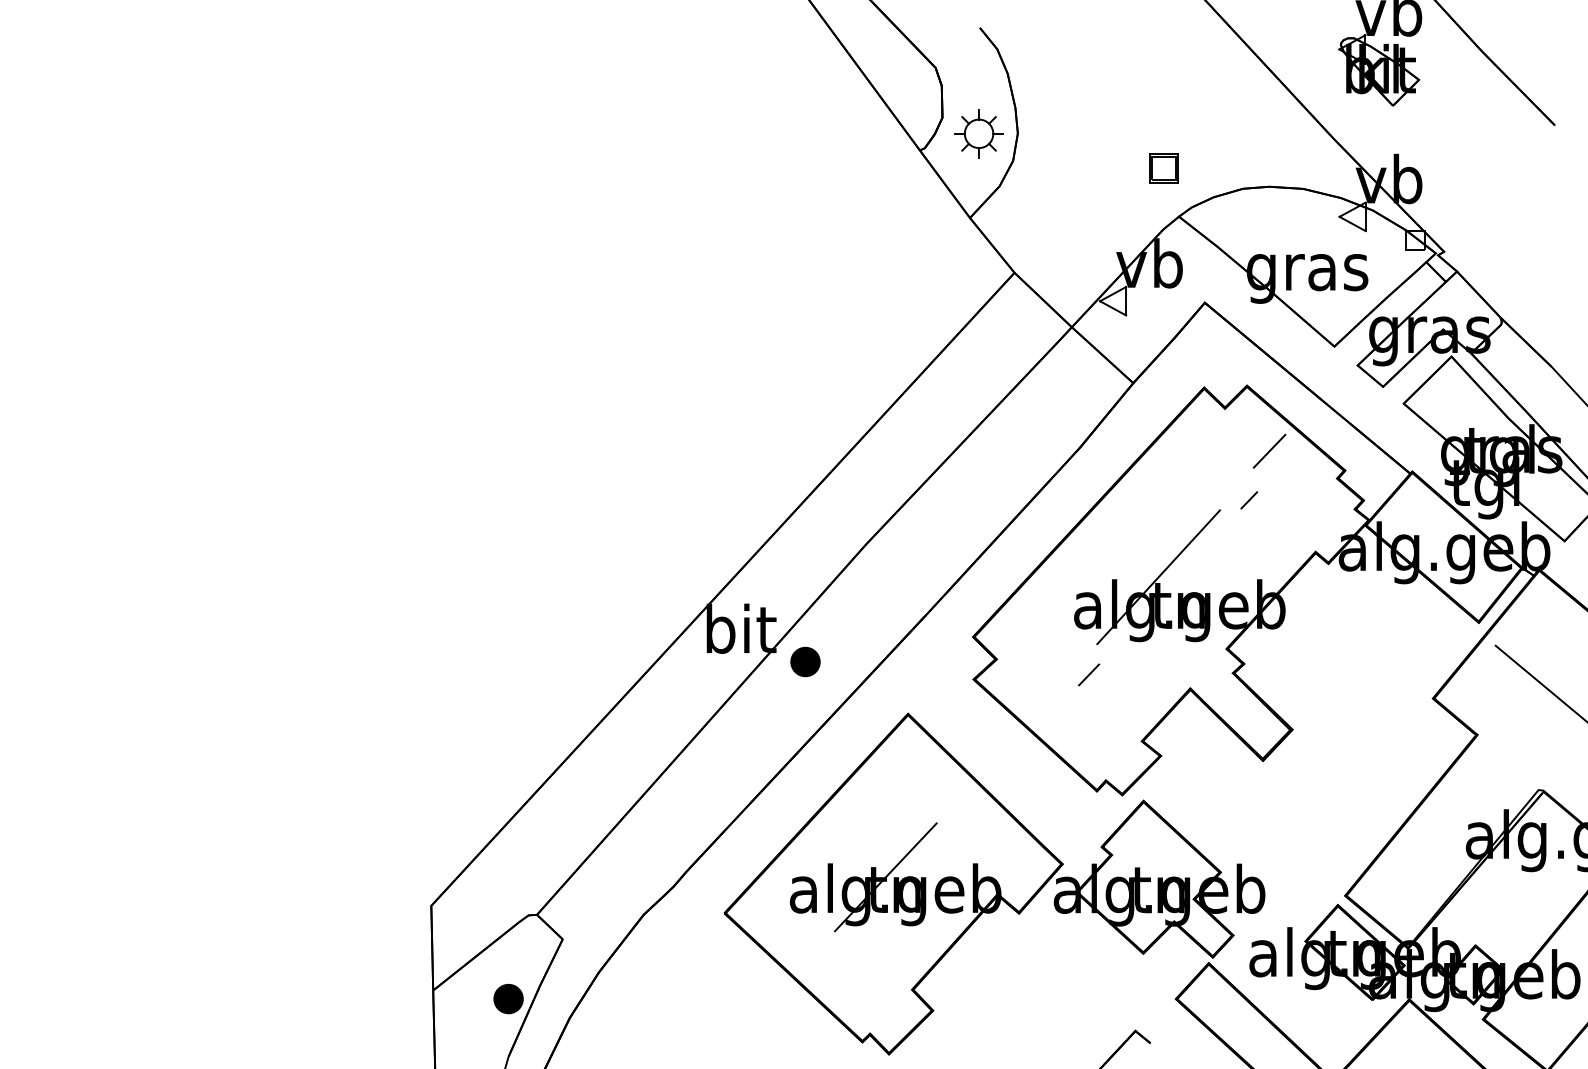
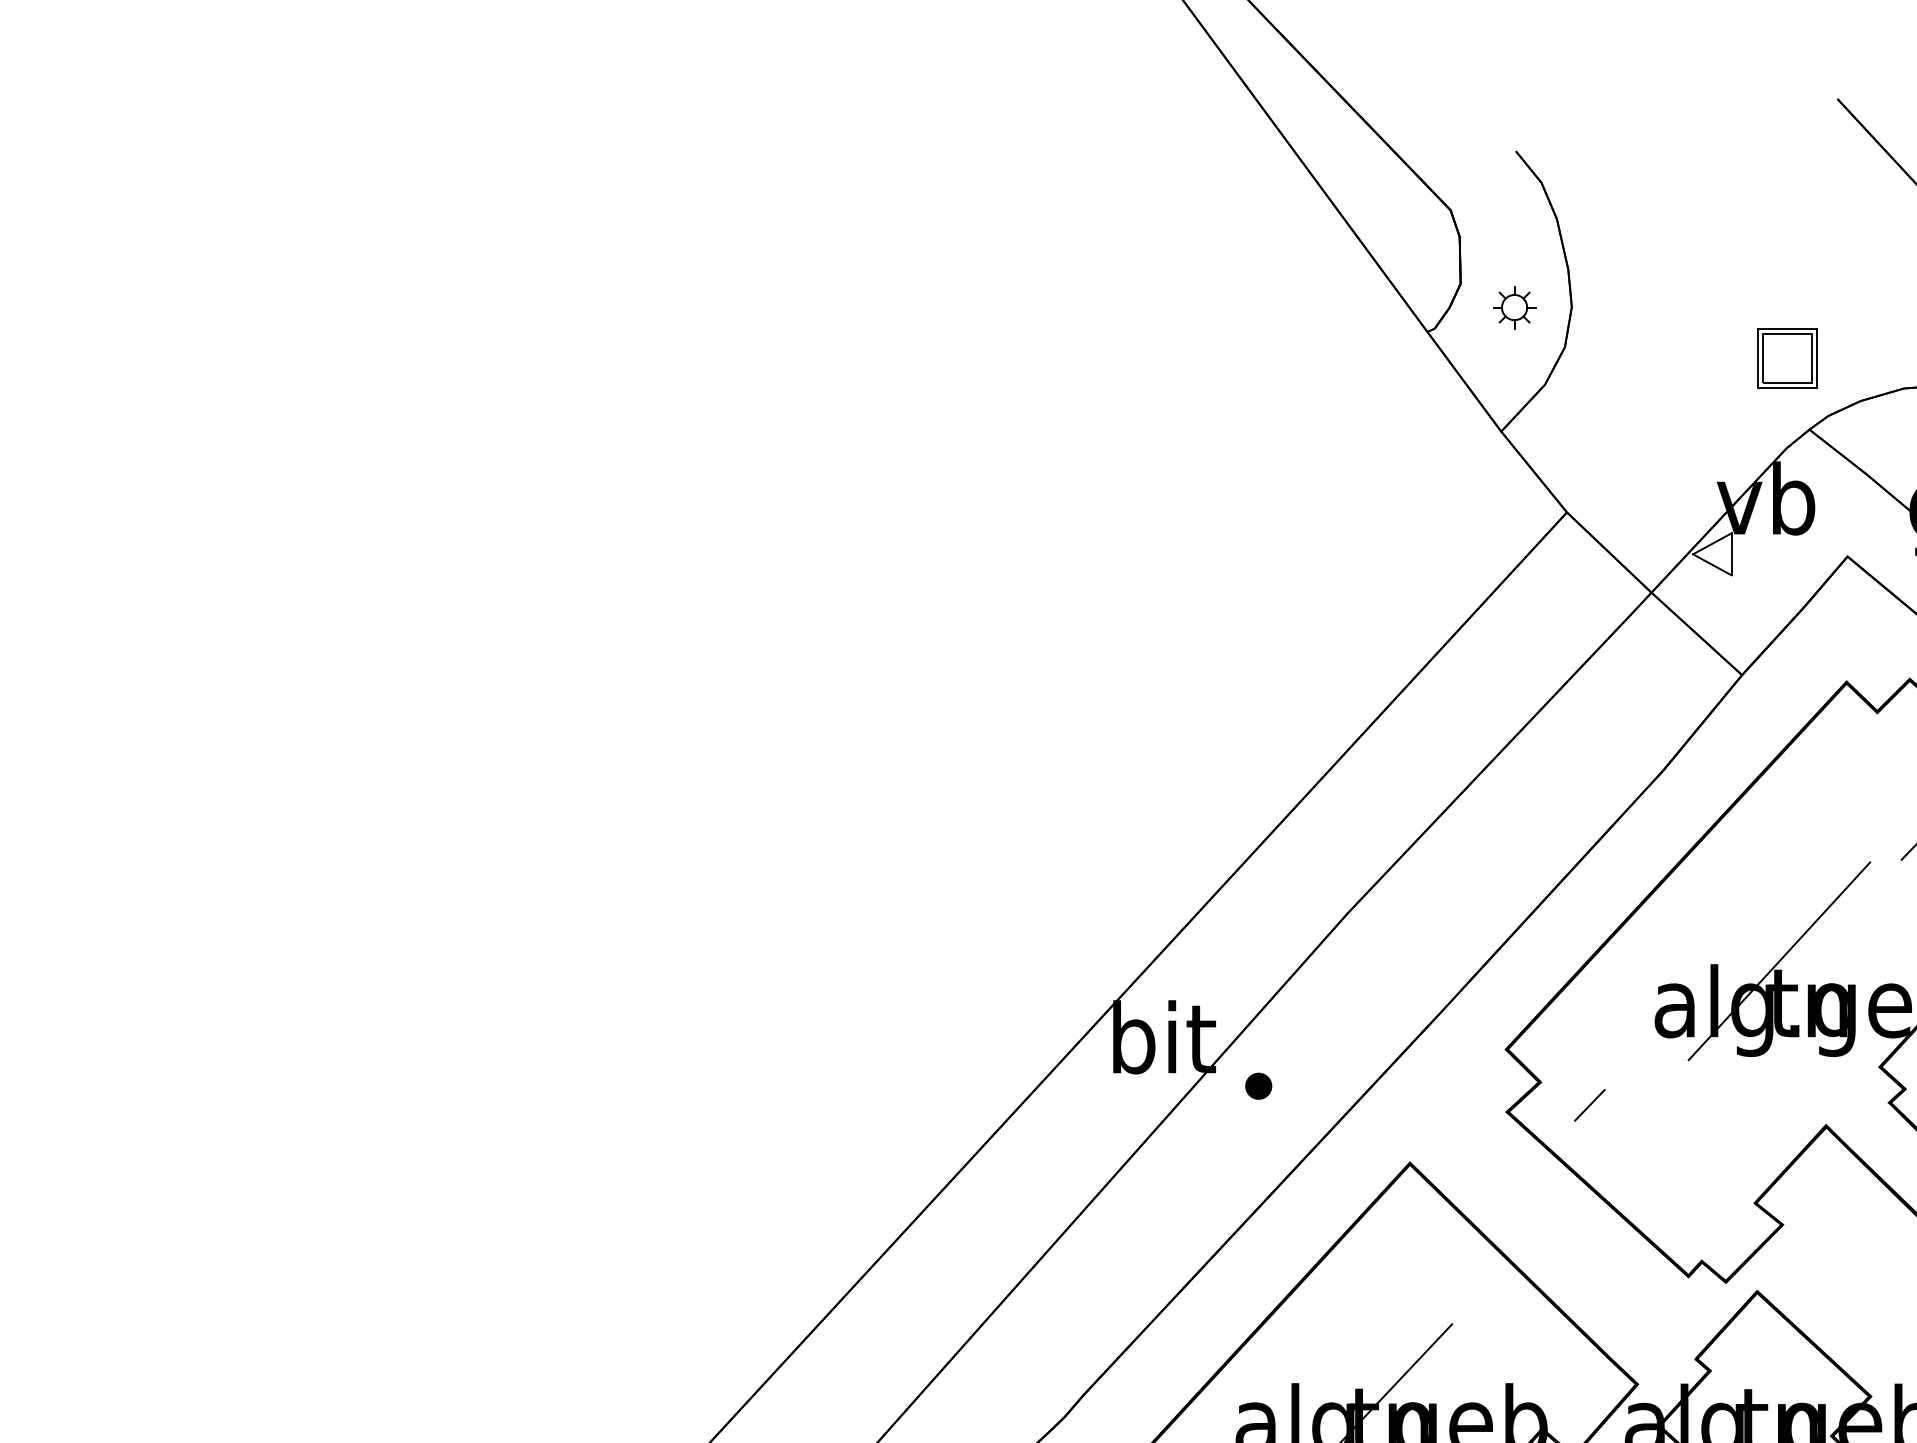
part: (978, 133) -> (1513, 306), size x0.6
part: (1163, 168) -> (1786, 358), size x1.4
part: (805, 661) -> (1258, 1085), size x0.6
line: (1089, 674) -> (1590, 1104), moved

